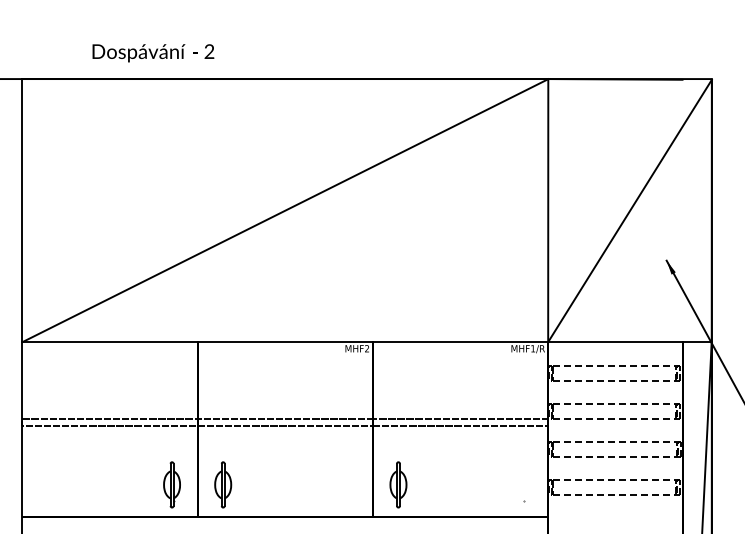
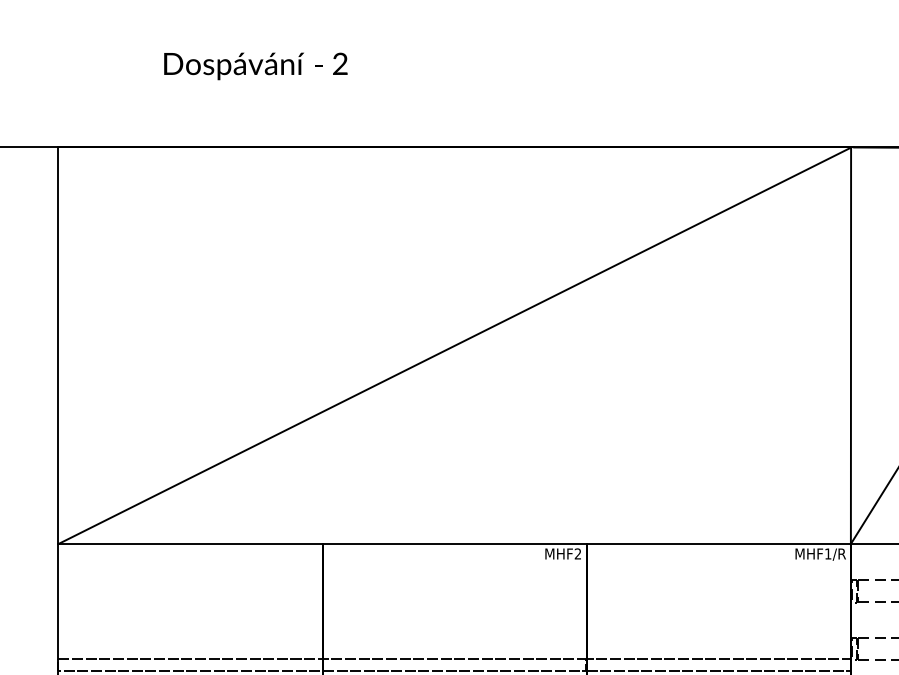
text: (153, 53) -> (255, 66), moved

